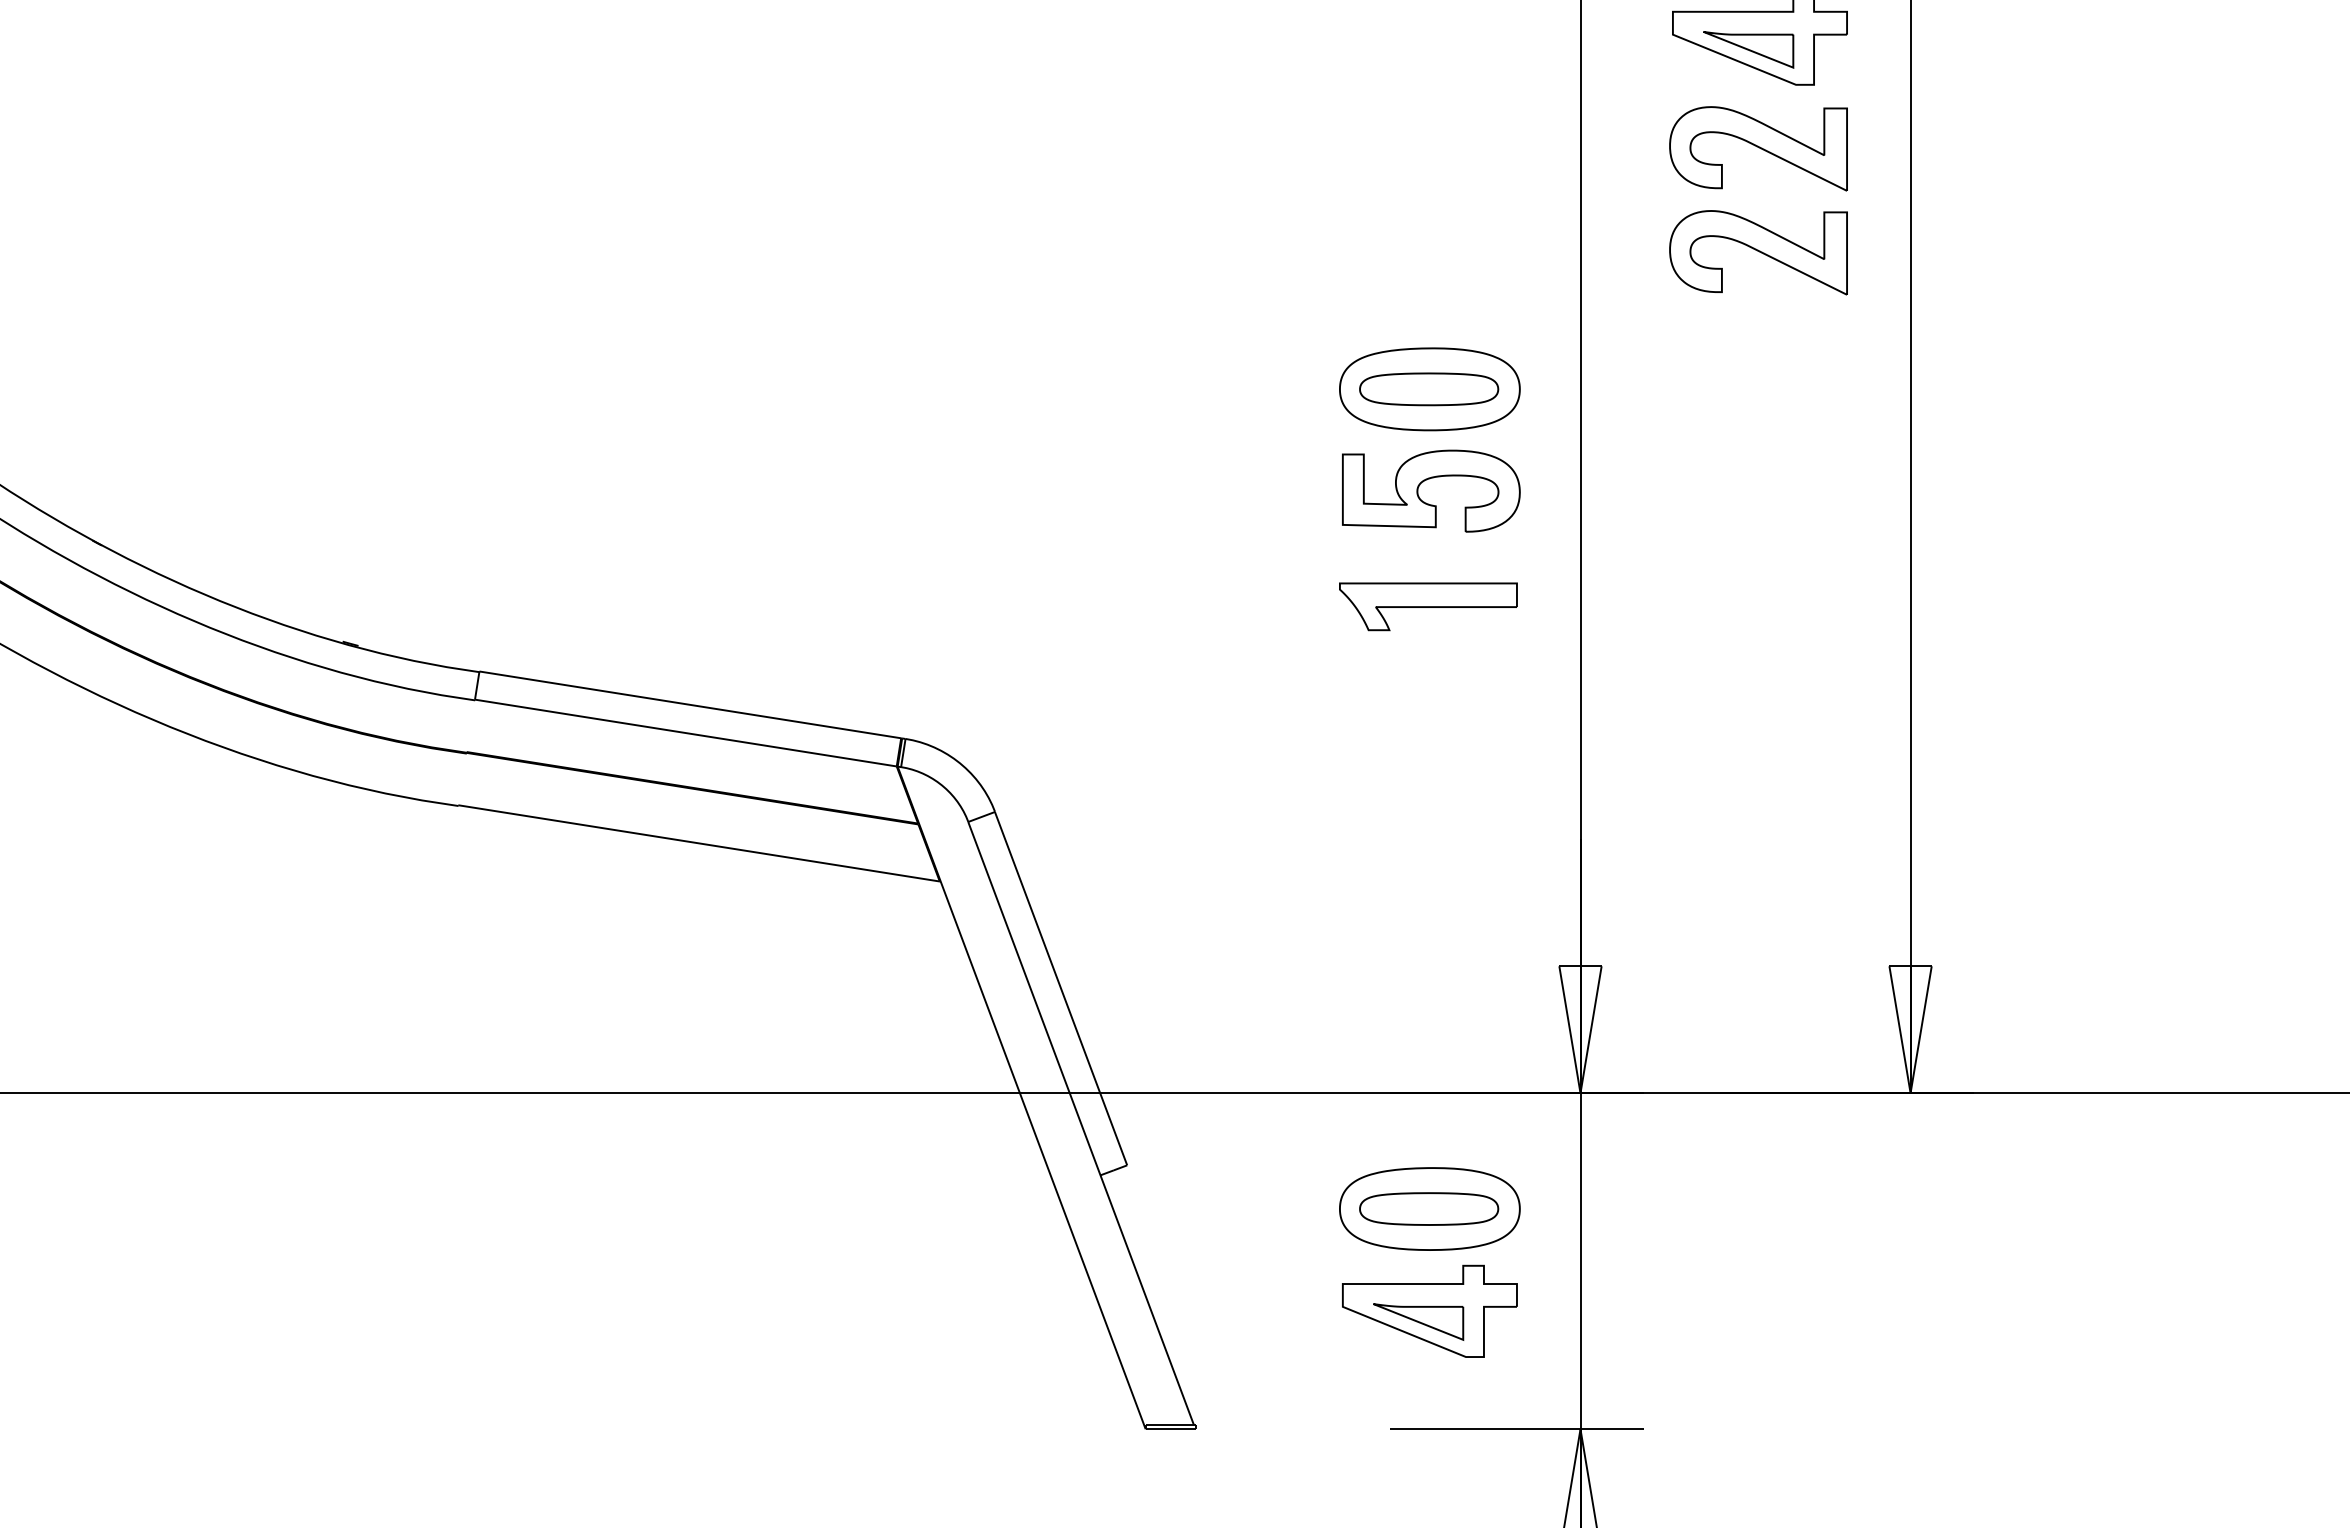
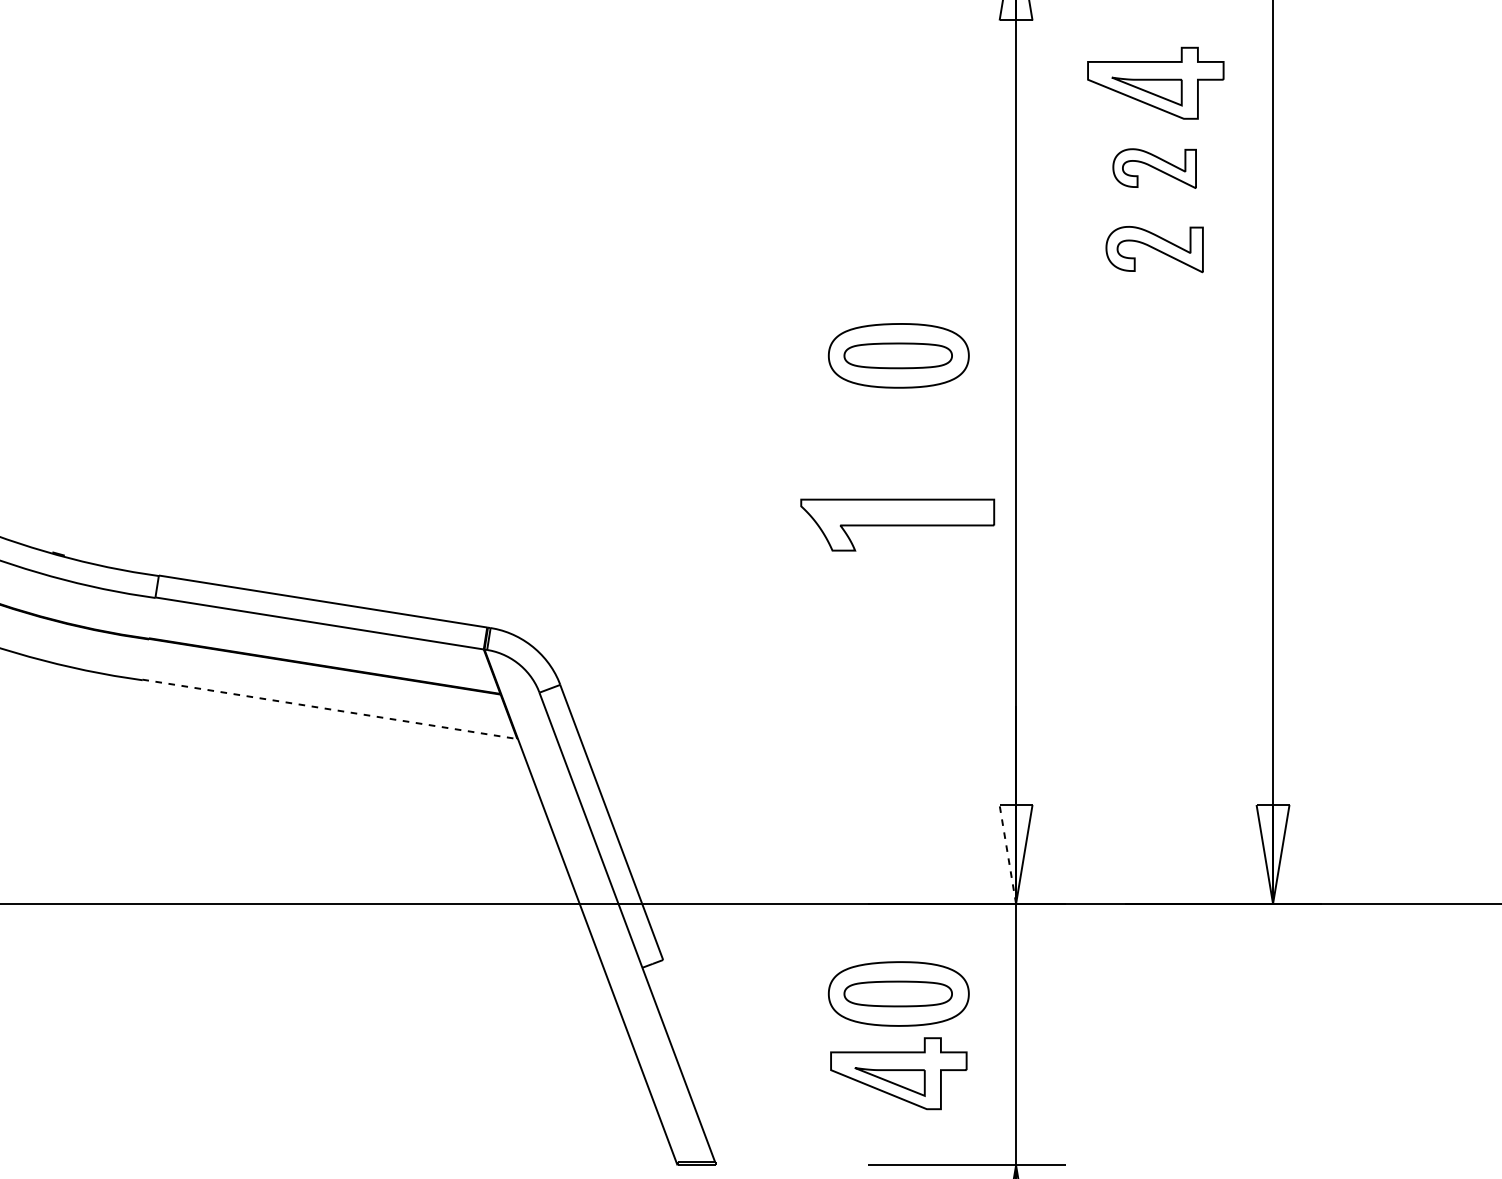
part: (1758, 148) -> (1154, 168), size x0.6
part: (1758, 252) -> (1154, 249), size x0.7
part: (1429, 479) -> (898, 426), removed
part: (1428, 606) -> (897, 524), size x1.4
line: (699, 843) -> (330, 709), solid -> dashed
line: (1569, 1029) -> (1007, 854), solid -> dashed

